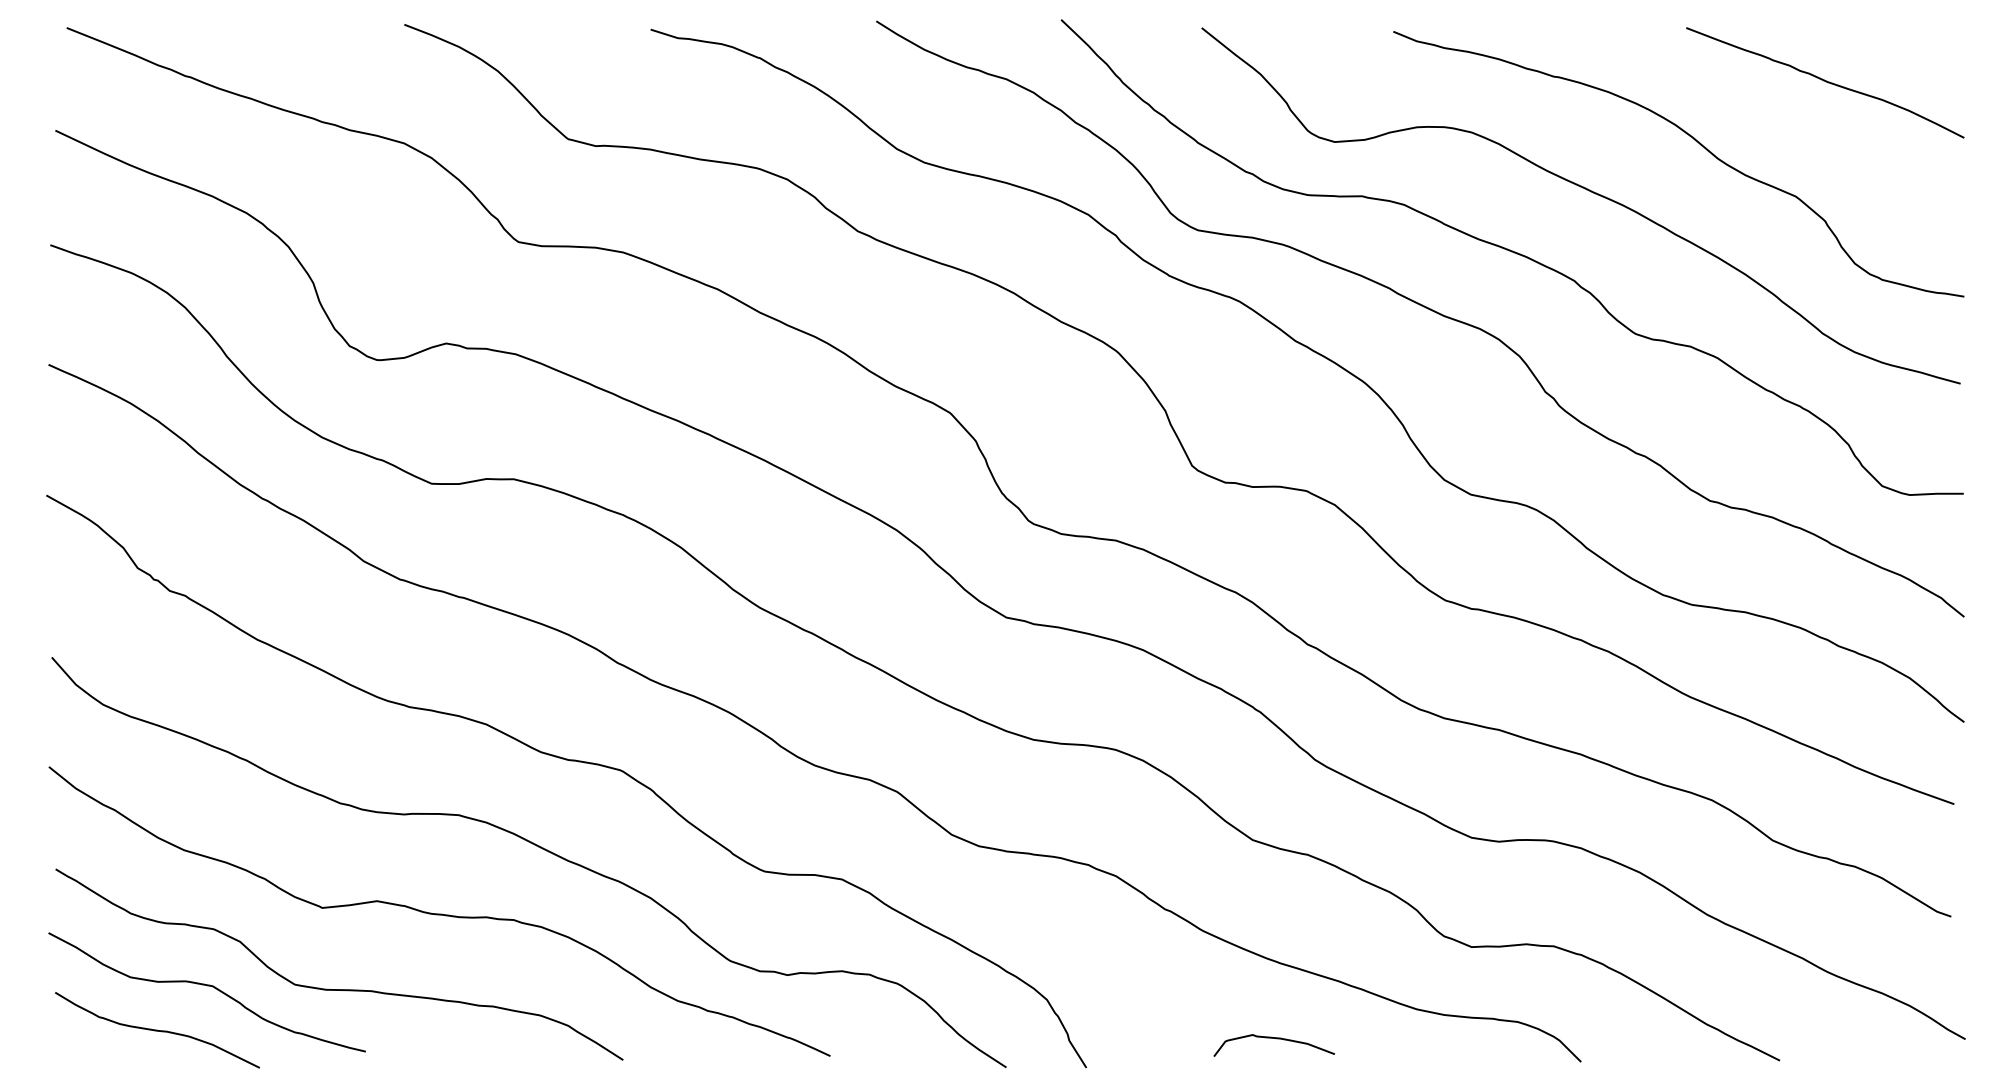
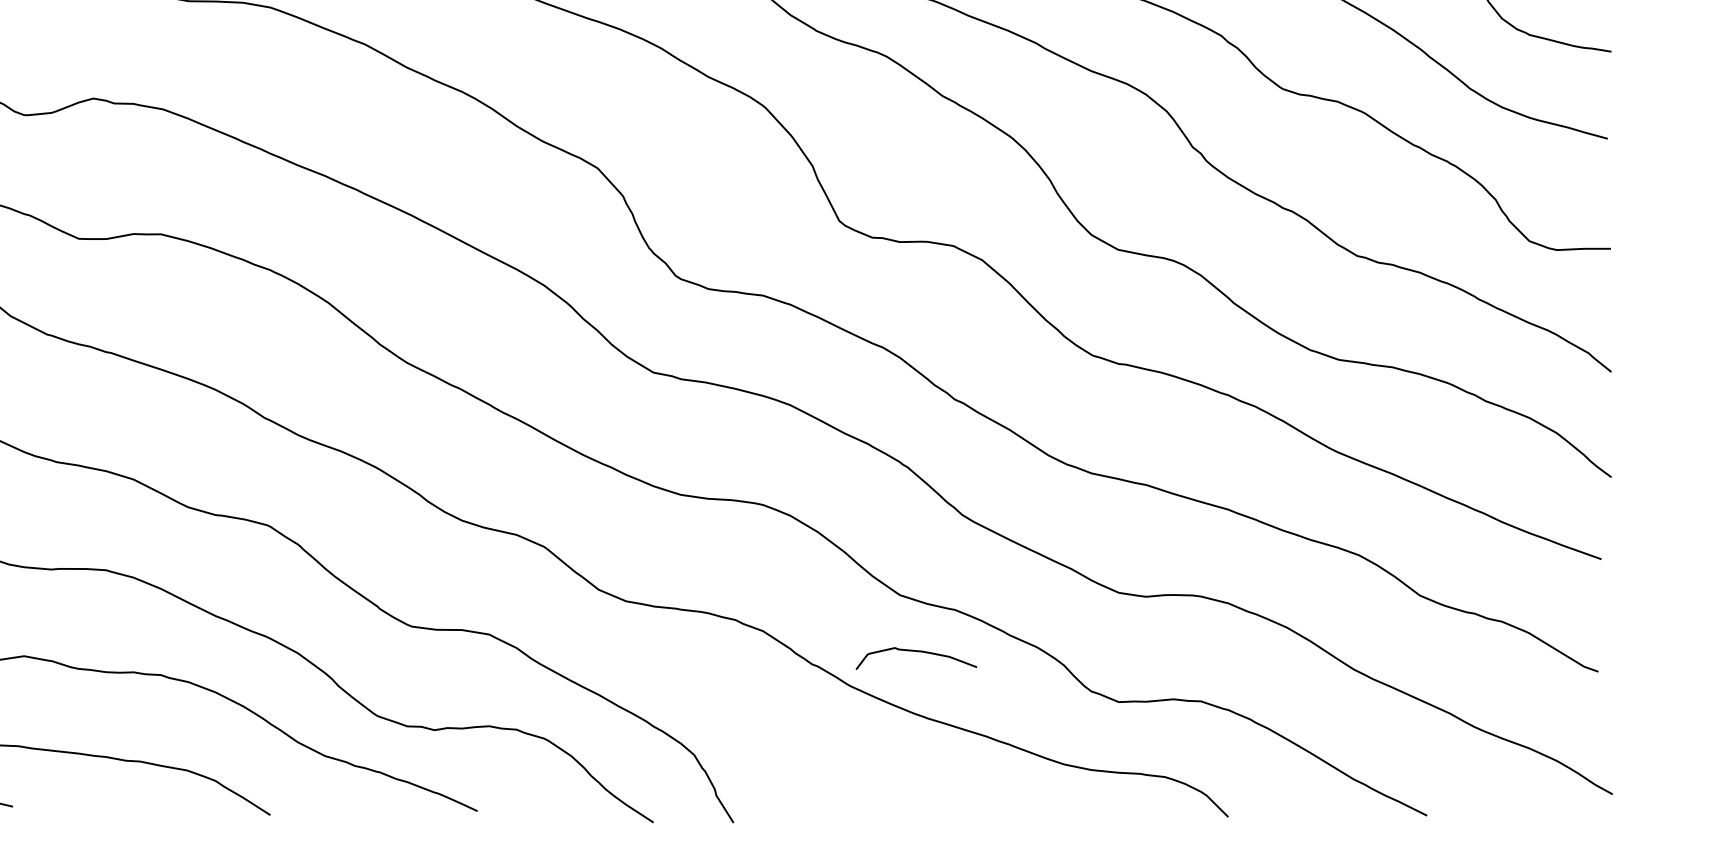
curve: (1276, 1039) -> (918, 652), moved

